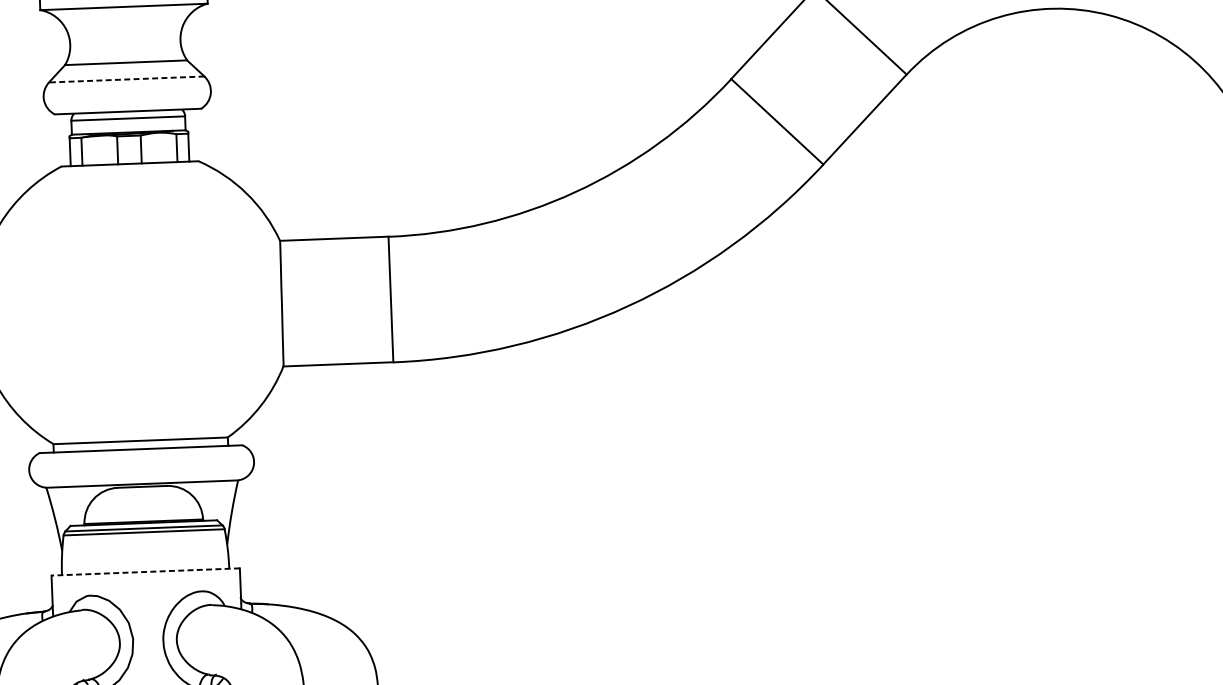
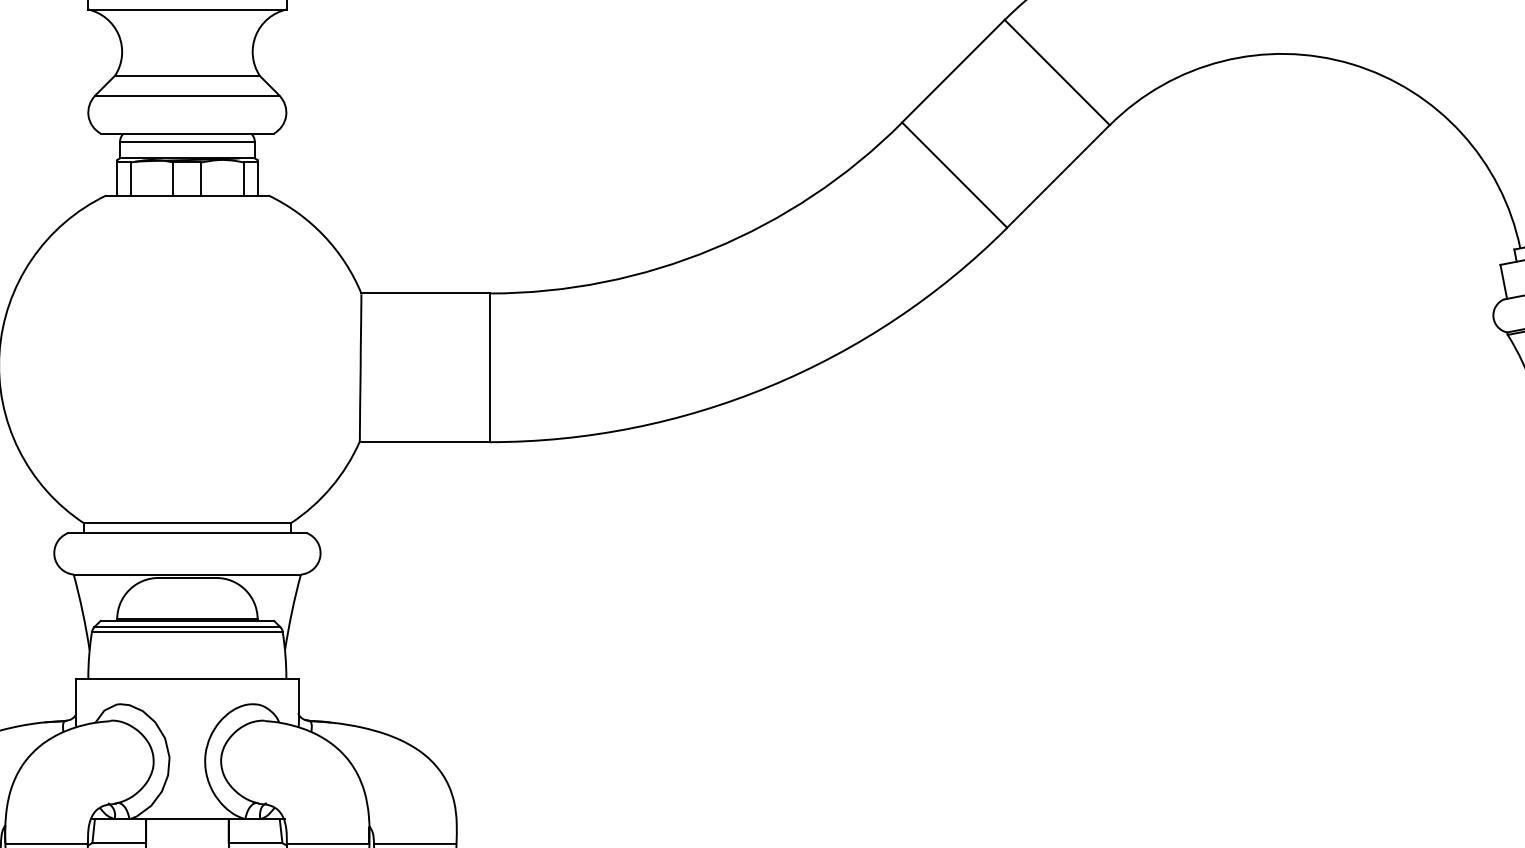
line: (126, 79) -> (186, 95), dashed -> solid
line: (145, 571) -> (187, 678), dashed -> solid

